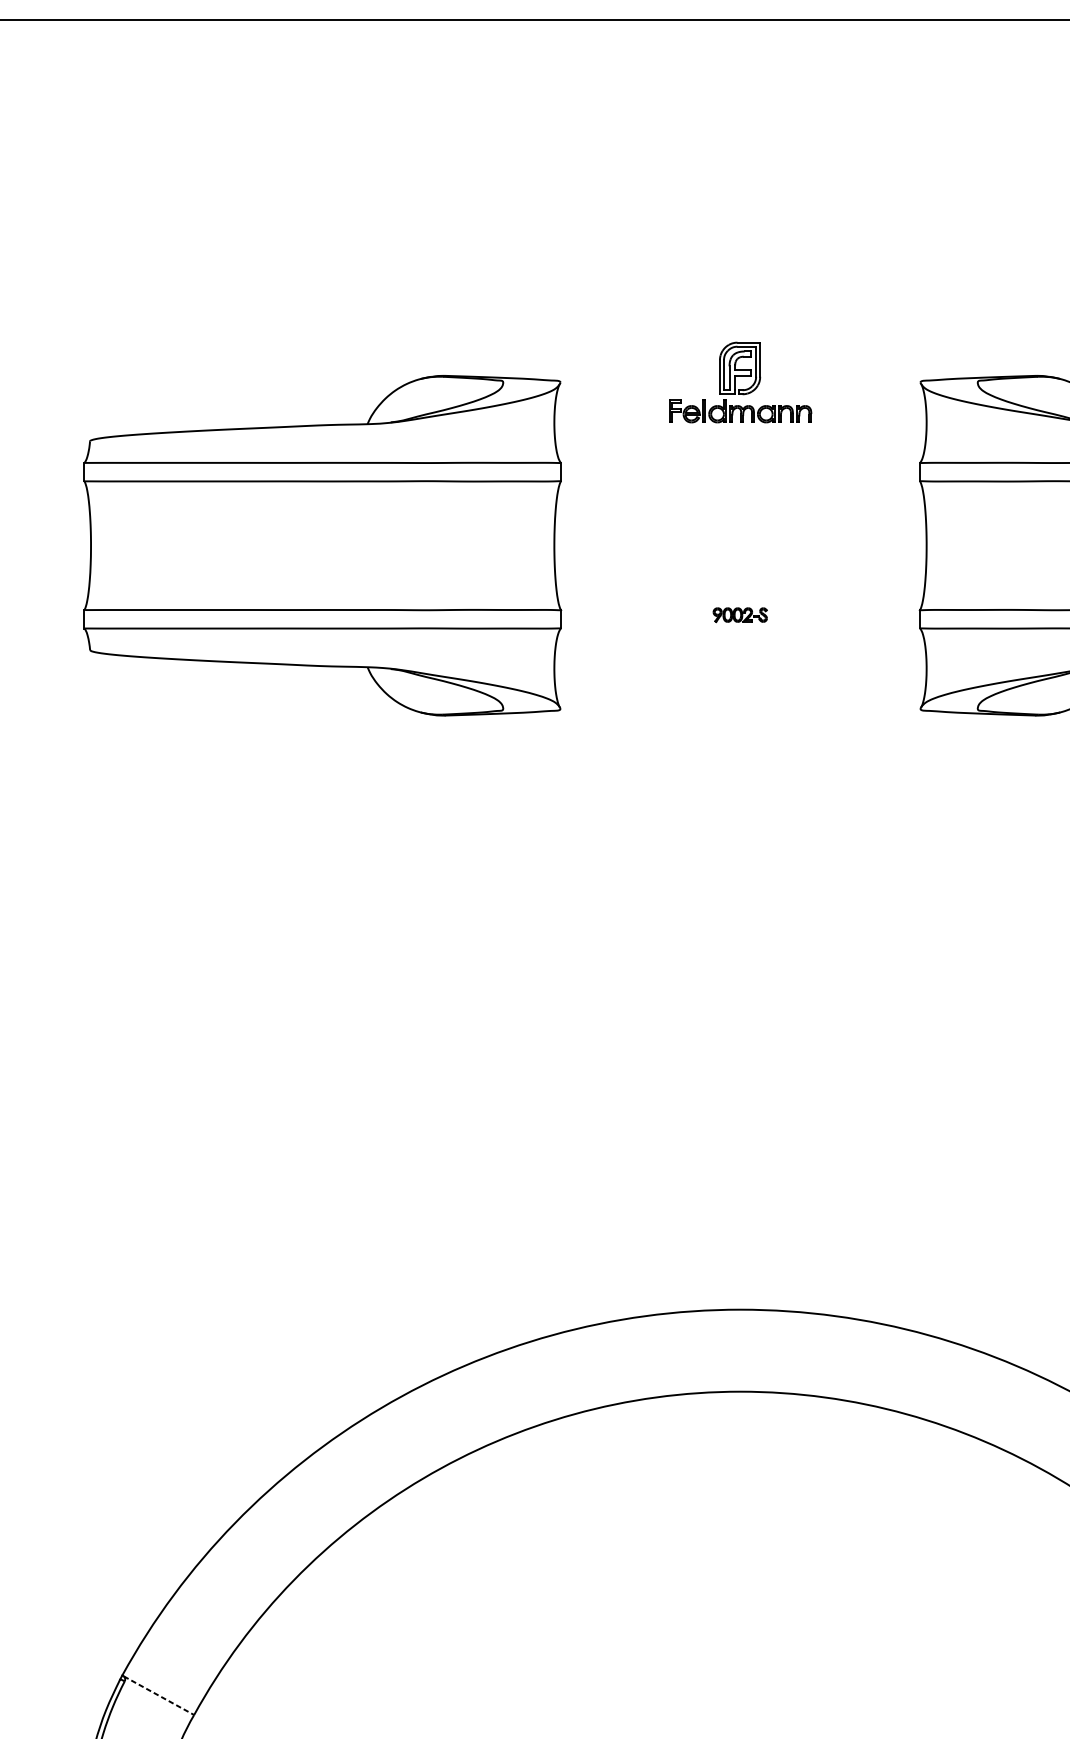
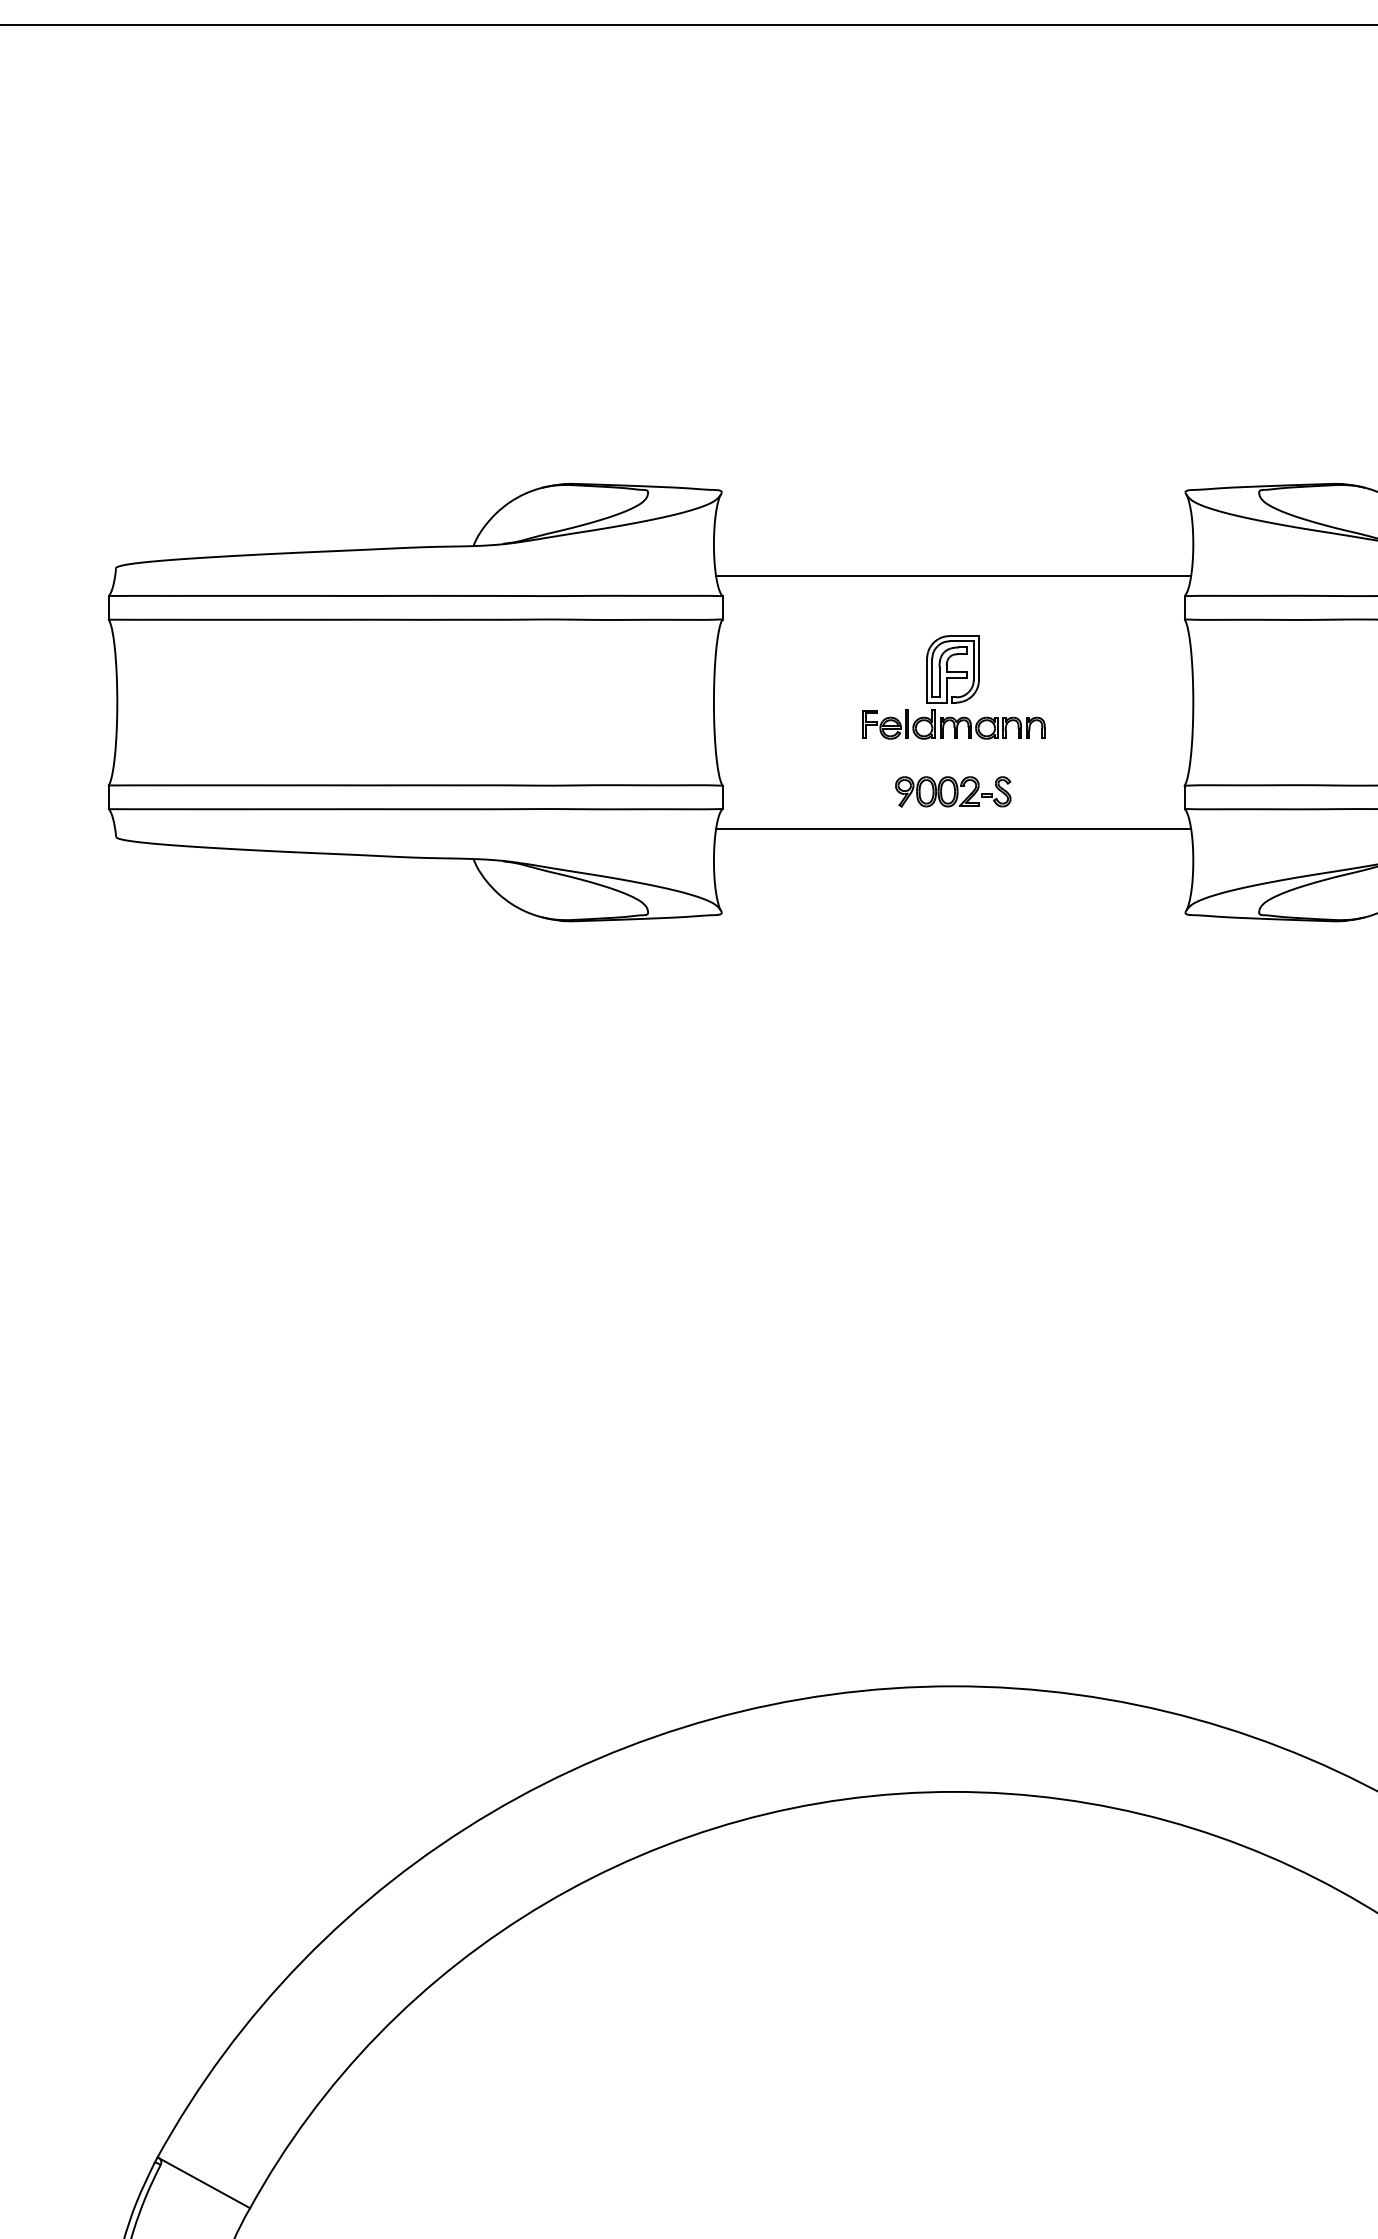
part: (740, 382) -> (953, 687), moved
line: (740, 447) -> (953, 575), added
part: (740, 614) -> (953, 791), size x1.67
line: (740, 644) -> (953, 829), added
line: (158, 1695) -> (204, 2183), dashed -> solid

